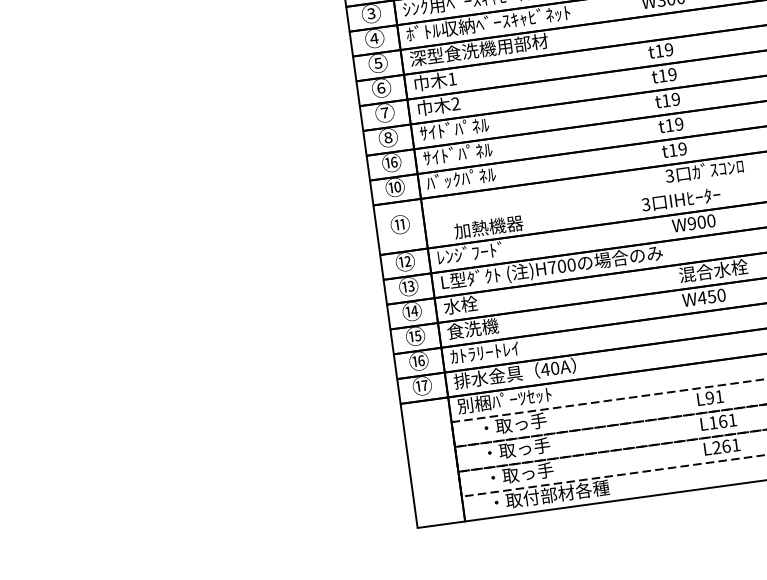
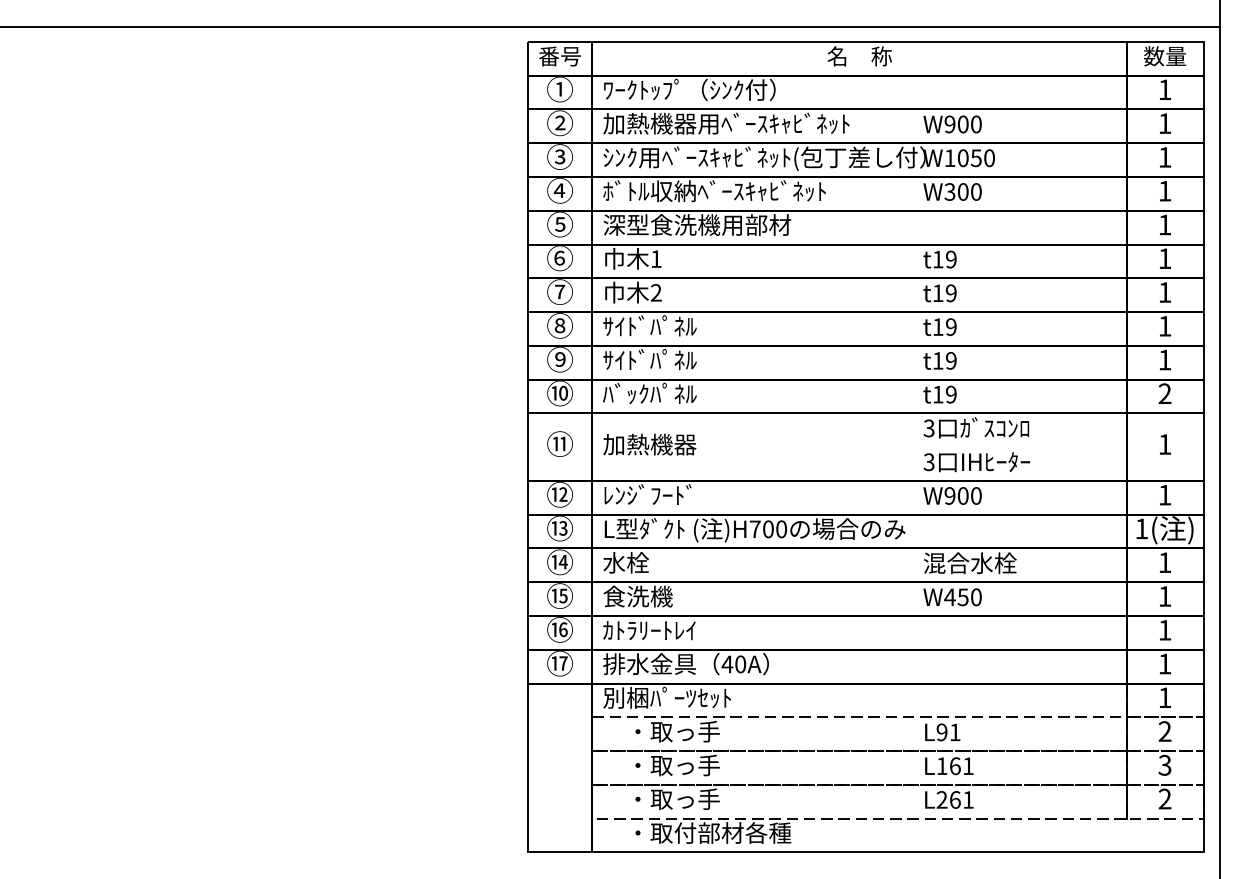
text: (391, 162) -> (559, 359), ⑯ -> ⑨
text: (680, 200) -> (976, 462), moved
text: (488, 227) -> (649, 444), moved

